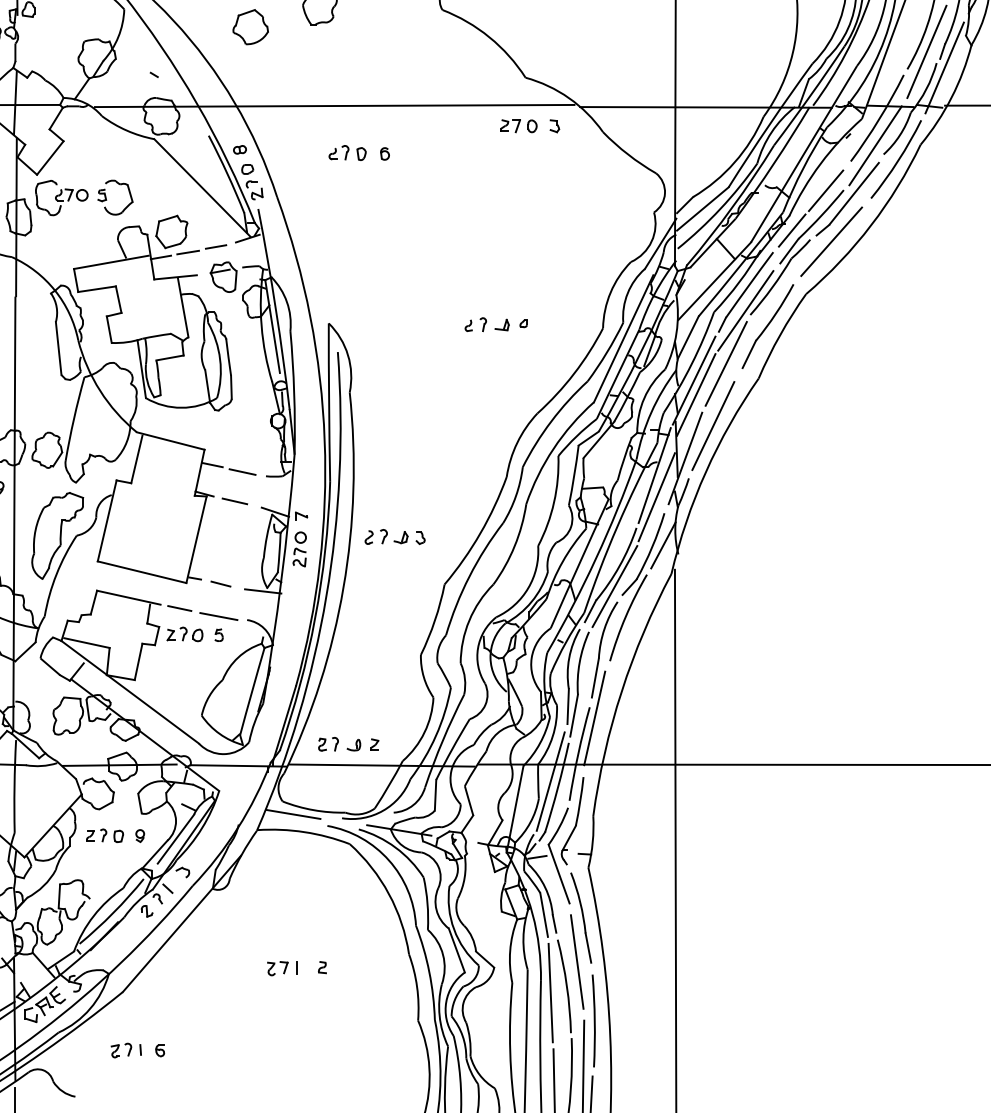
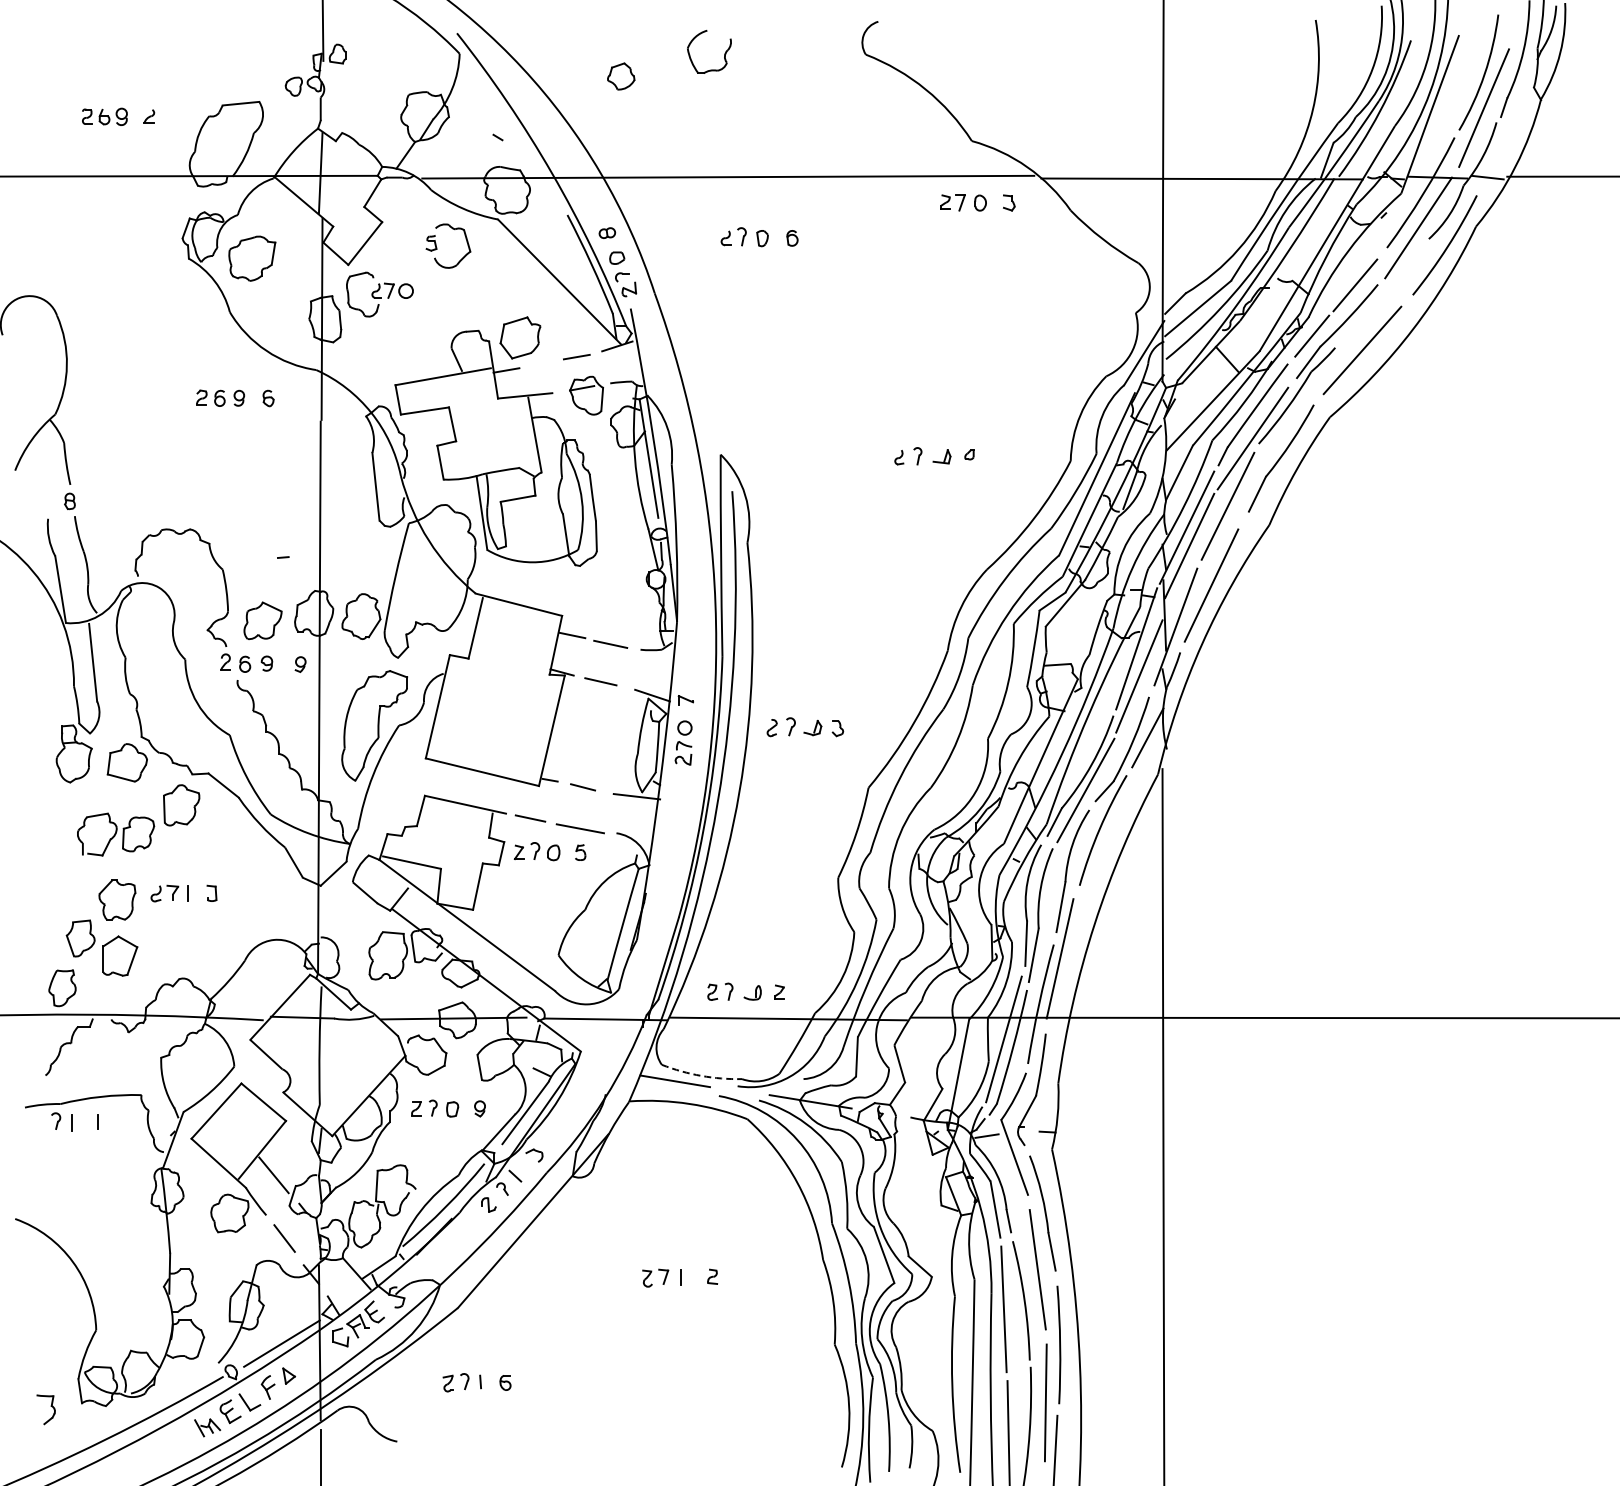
part: (251, 27) -> (621, 76), size x0.6
line: (944, 67) -> (1506, 128), removed
part: (106, 198) -> (437, 247), moved
part: (847, 198) -> (1382, 295), removed
line: (188, 252) -> (541, 364), removed
arc: (313, 809) -> (701, 1075), solid -> dashed

